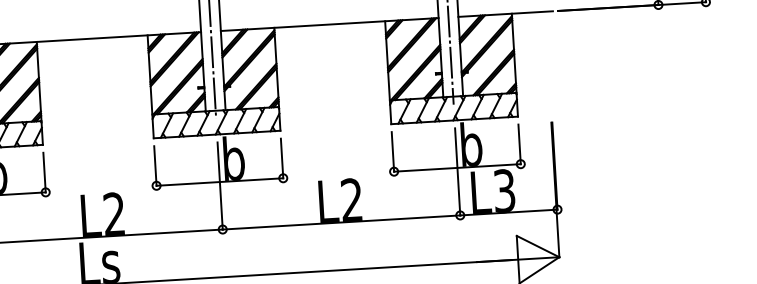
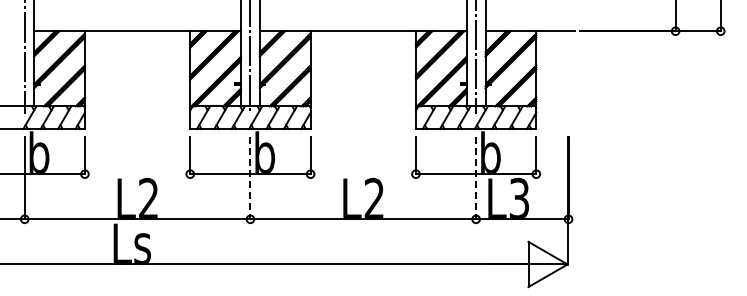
line: (458, 172) -> (476, 178), solid -> dashed
line: (220, 186) -> (250, 178), solid -> dashed

